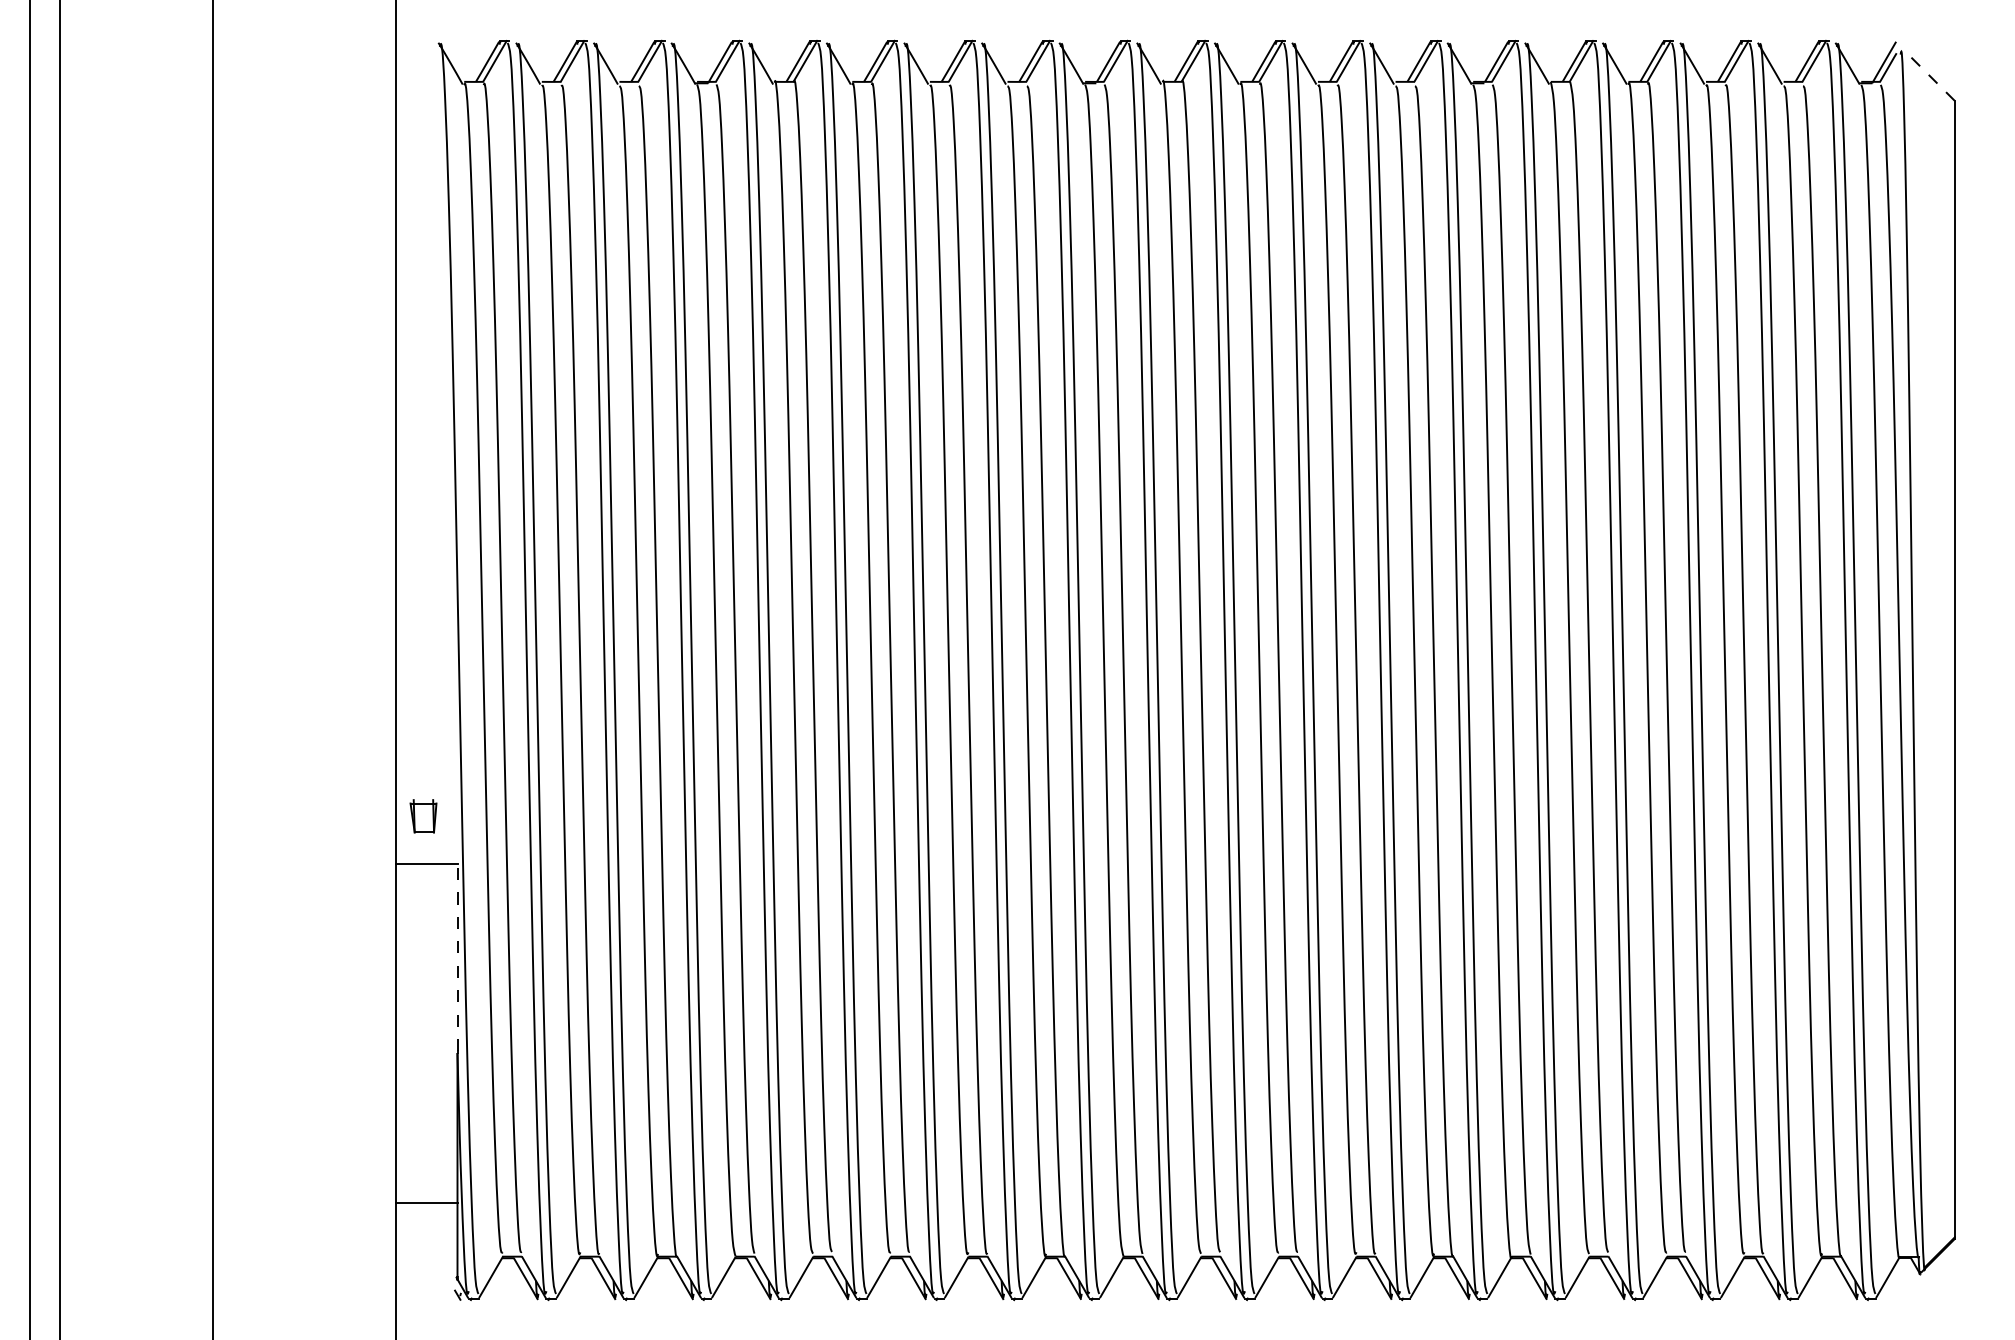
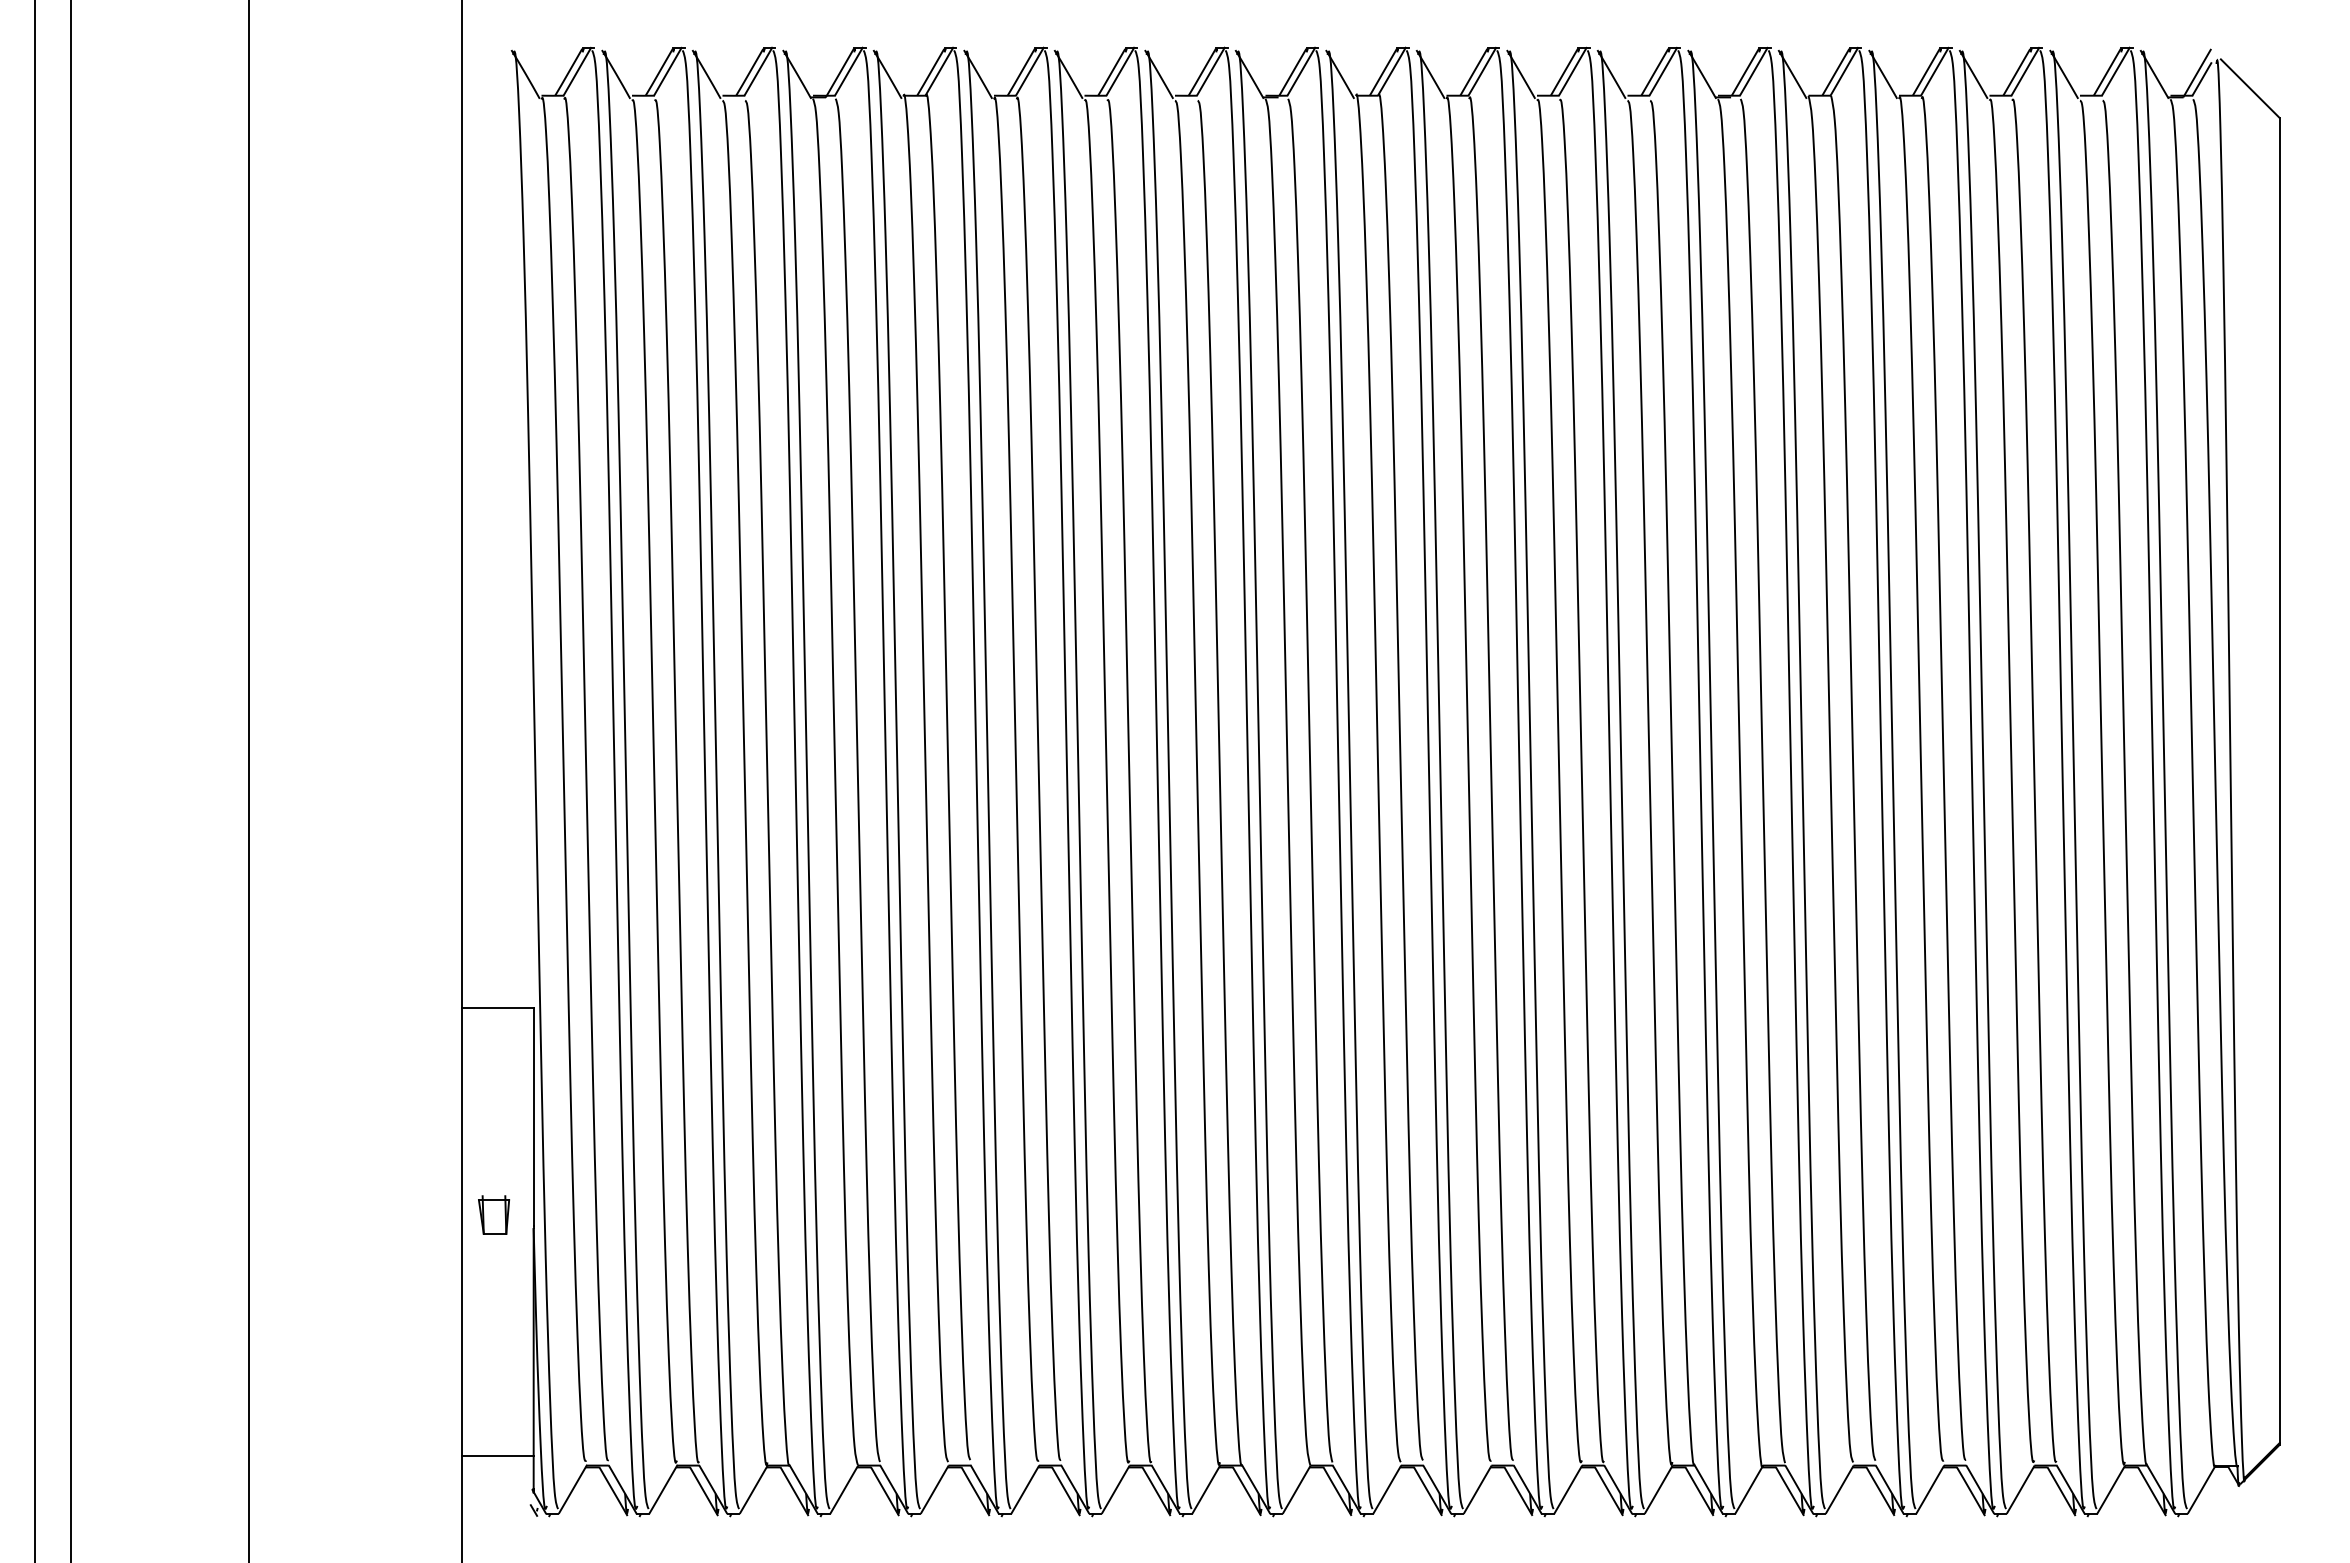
line: (1928, 75) -> (2249, 88), dashed -> solid
part: (423, 815) -> (494, 1214), moved
line: (457, 957) -> (533, 1116), dashed -> solid
line: (426, 1203) -> (497, 1456), moved

